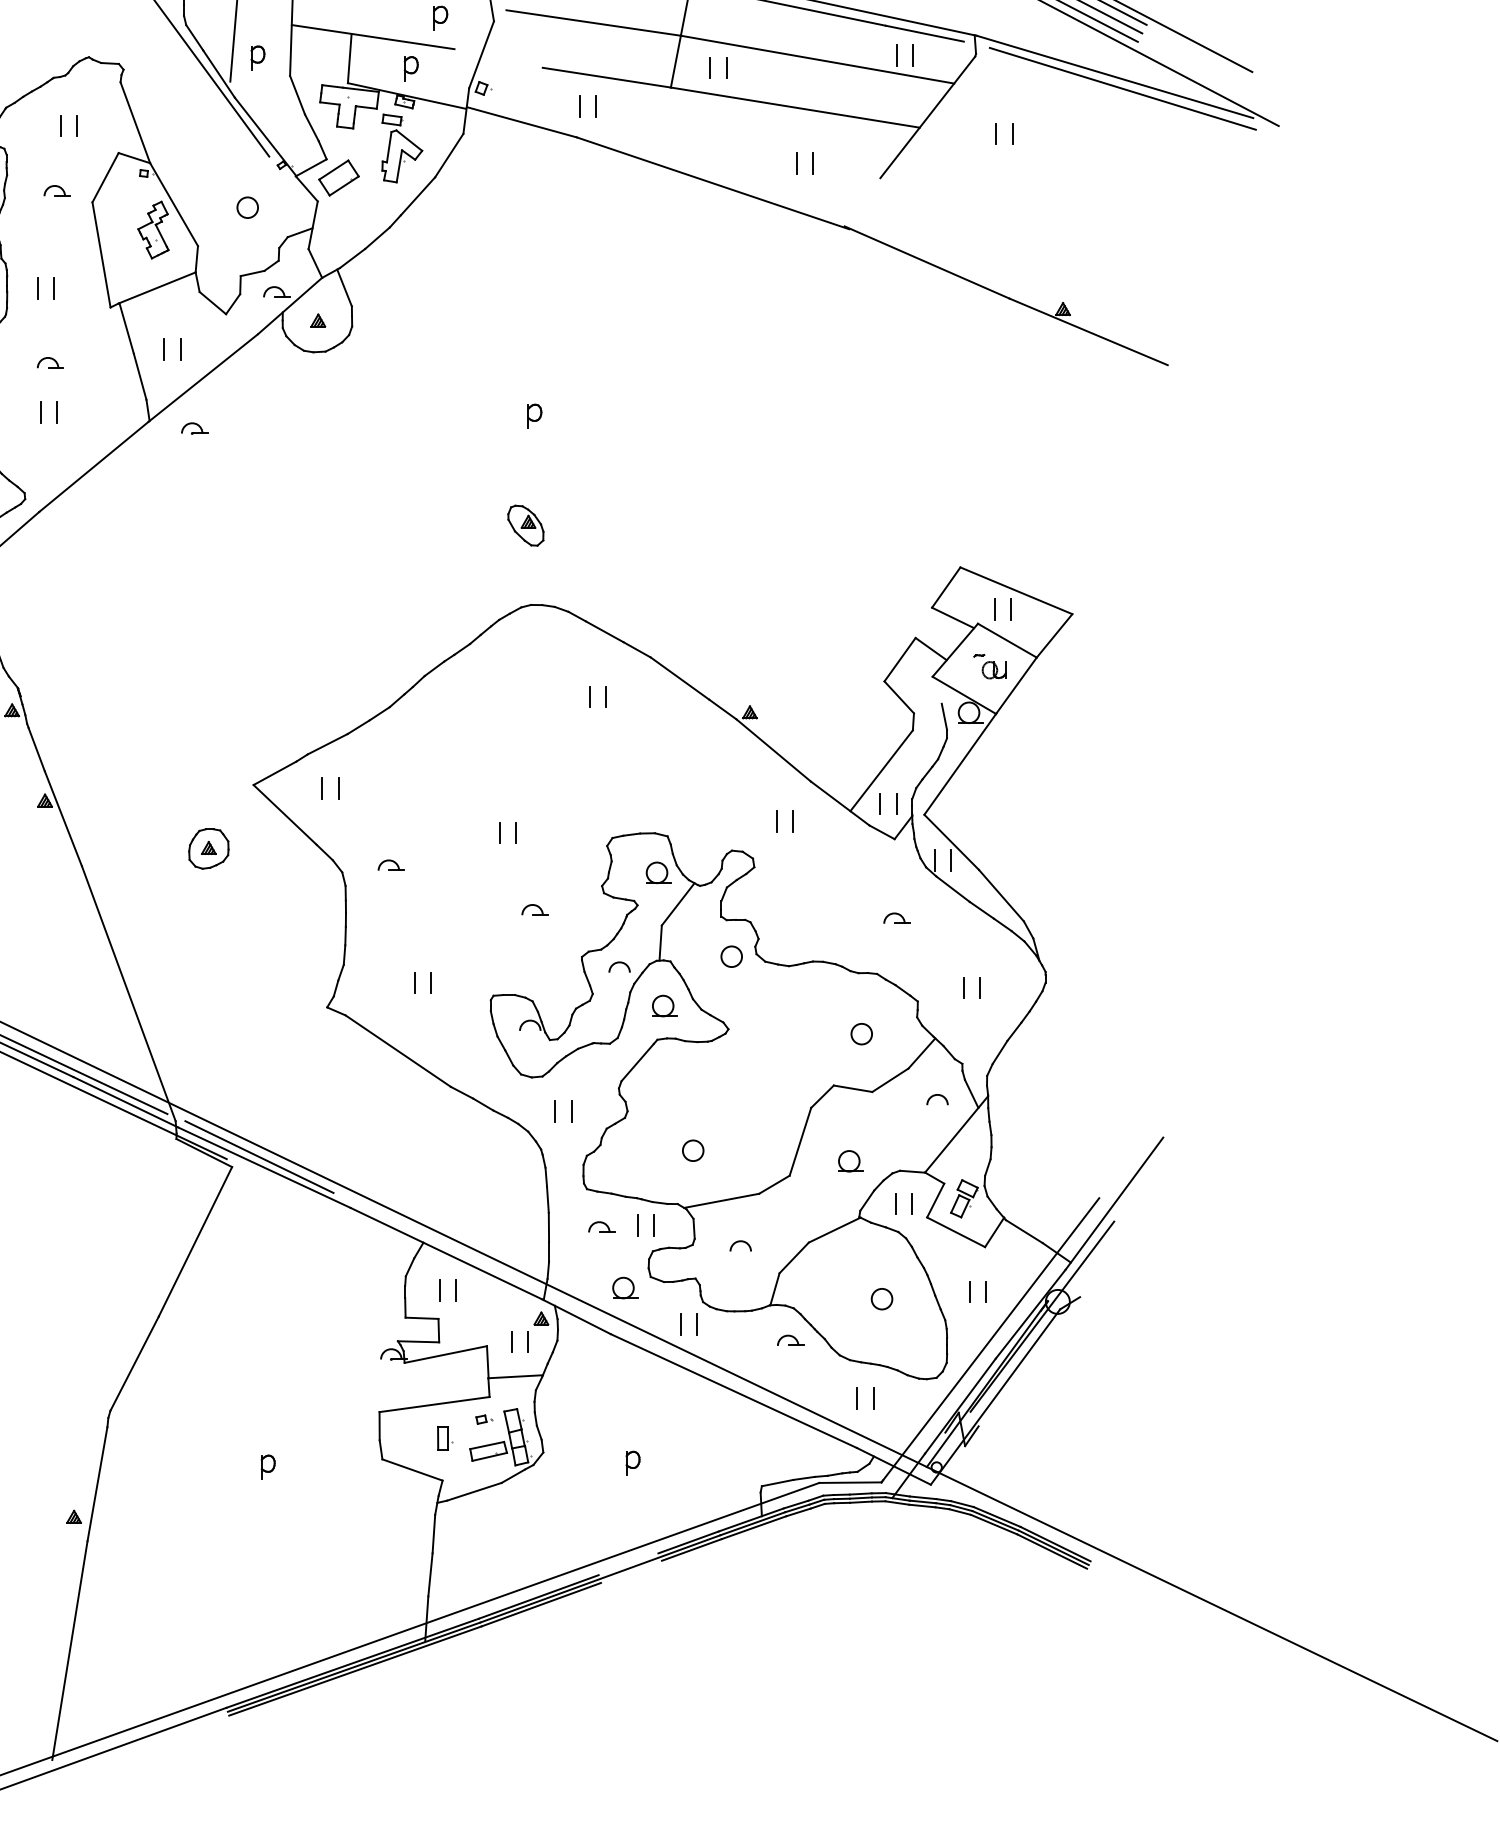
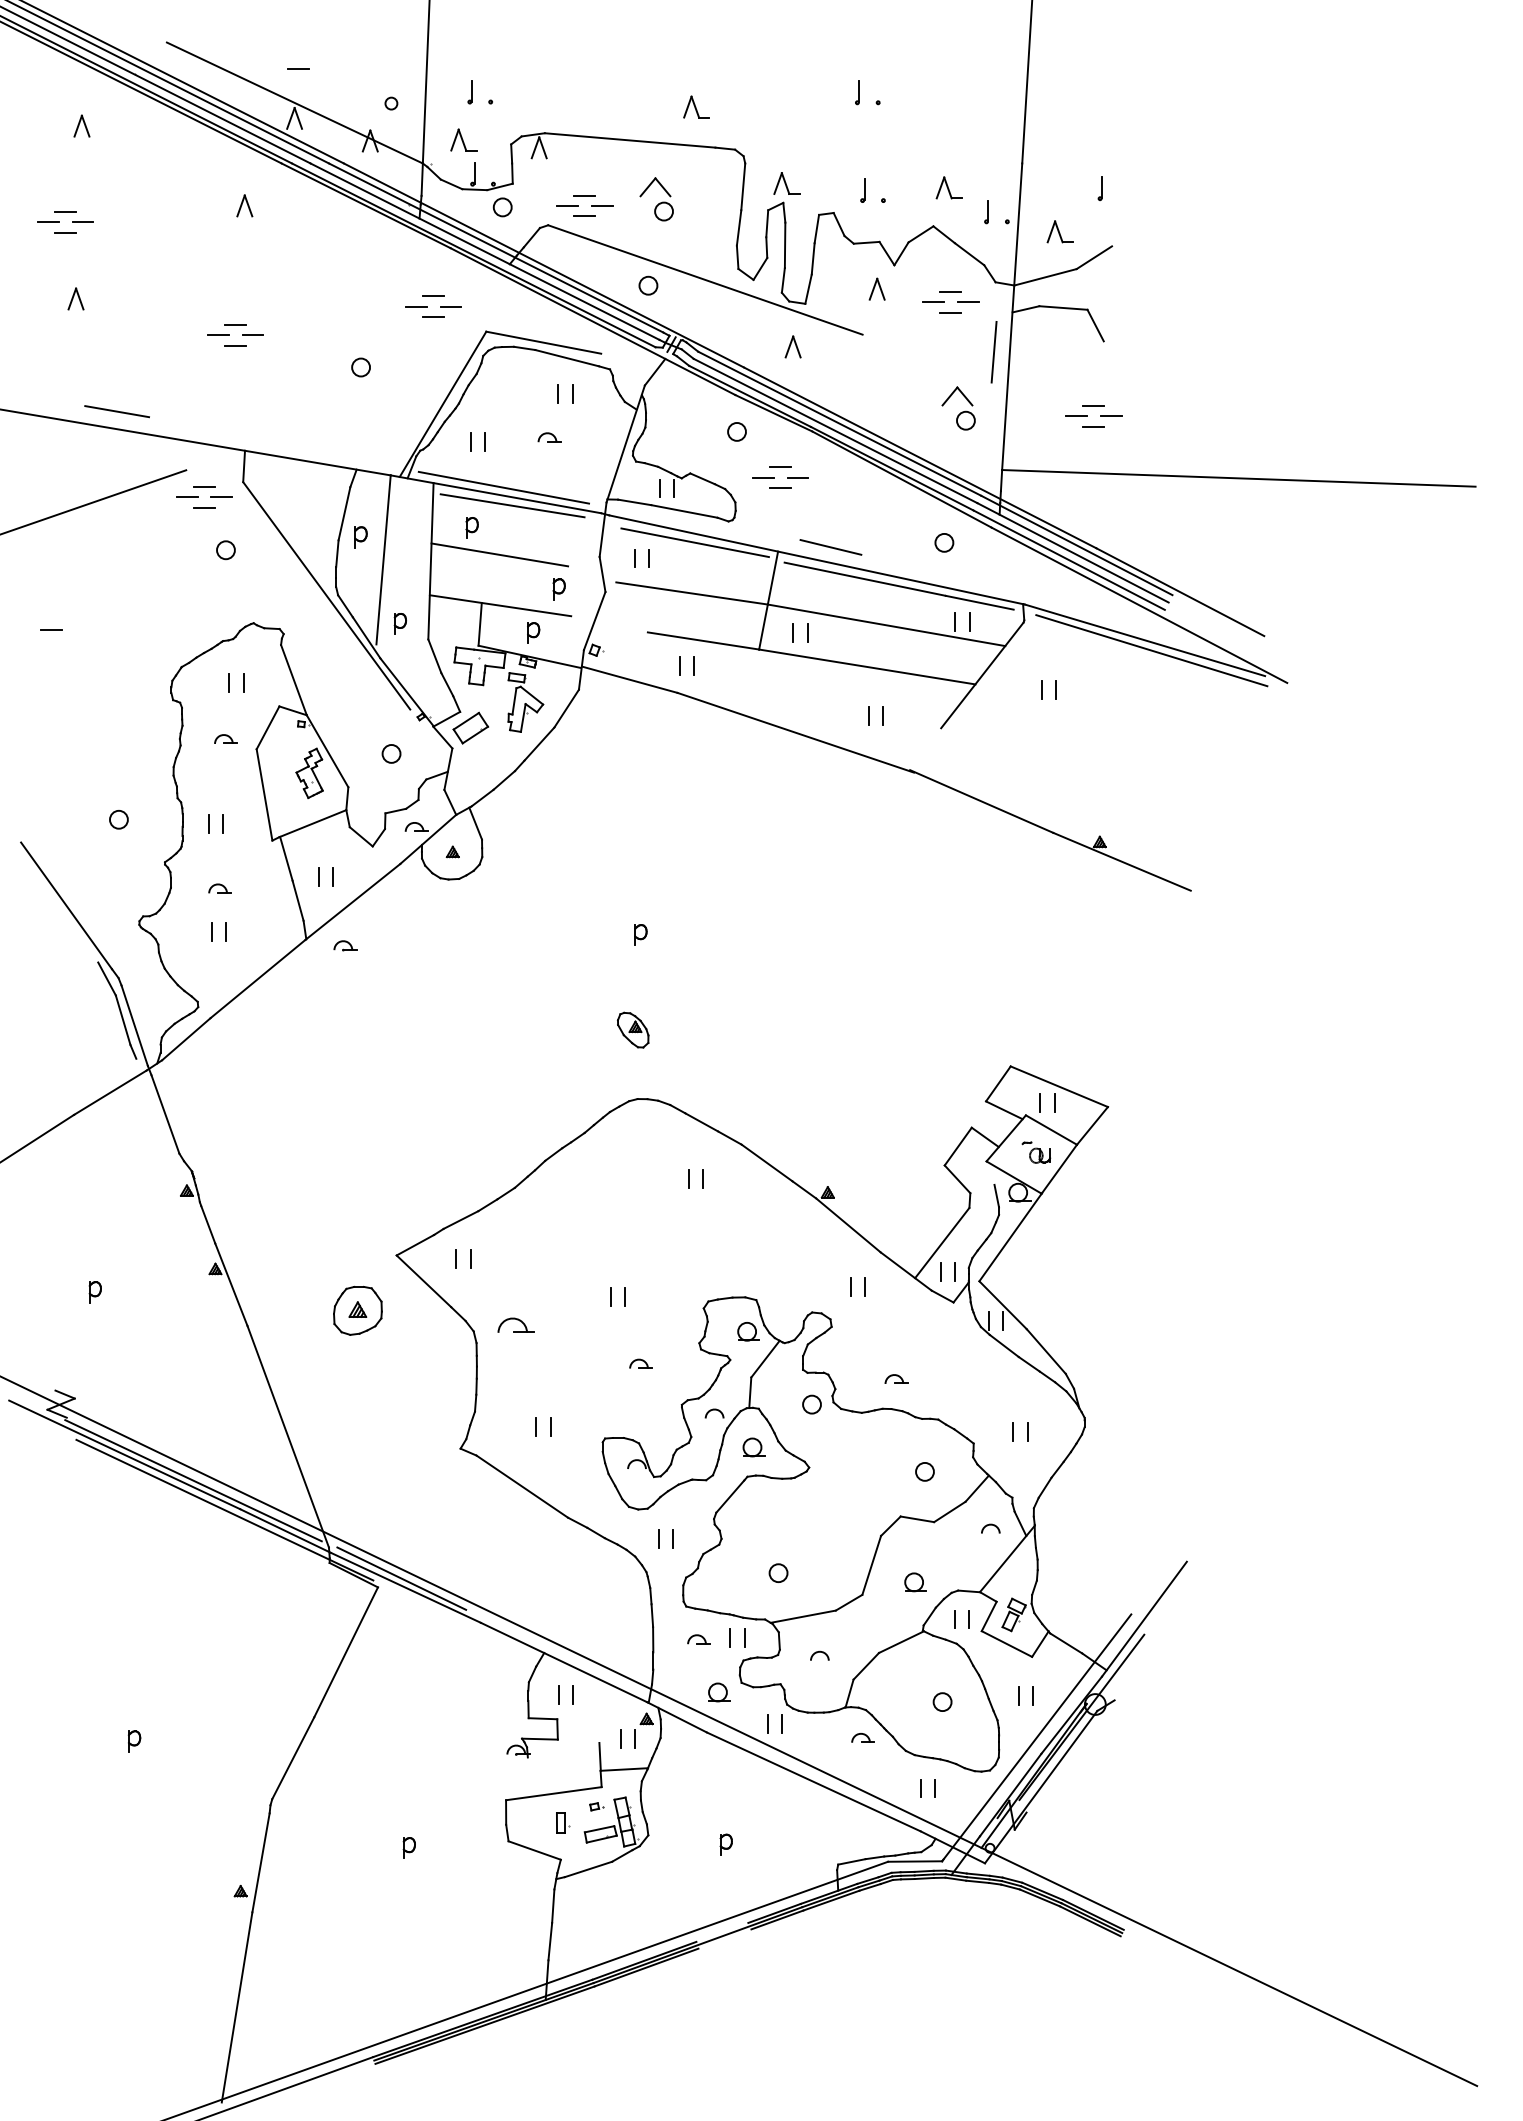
part: (208, 849) -> (357, 1311), size x1.4
part: (391, 864) -> (516, 1324), size x1.6
part: (896, 917) -> (896, 1378), moved
line: (445, 1353) -> (563, 1749), removed

